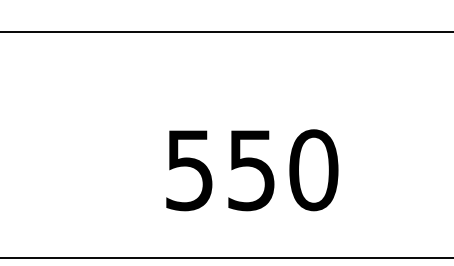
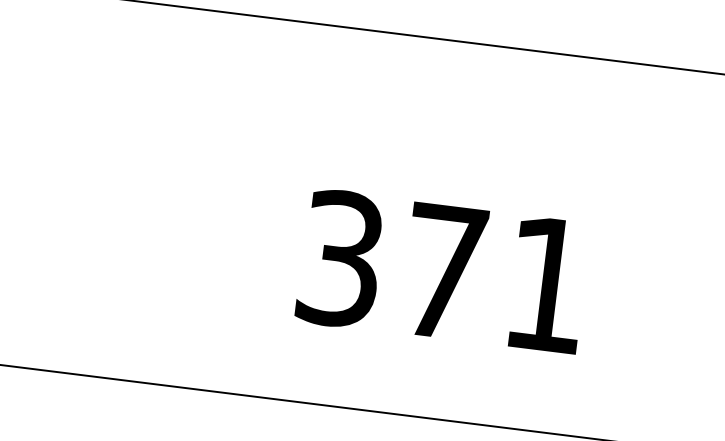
text: (252, 170) -> (445, 272), 550 -> 371

